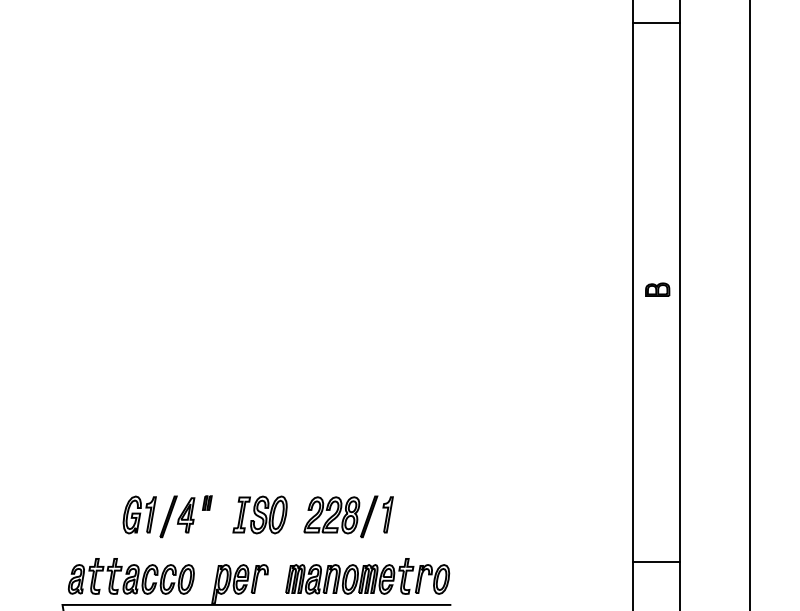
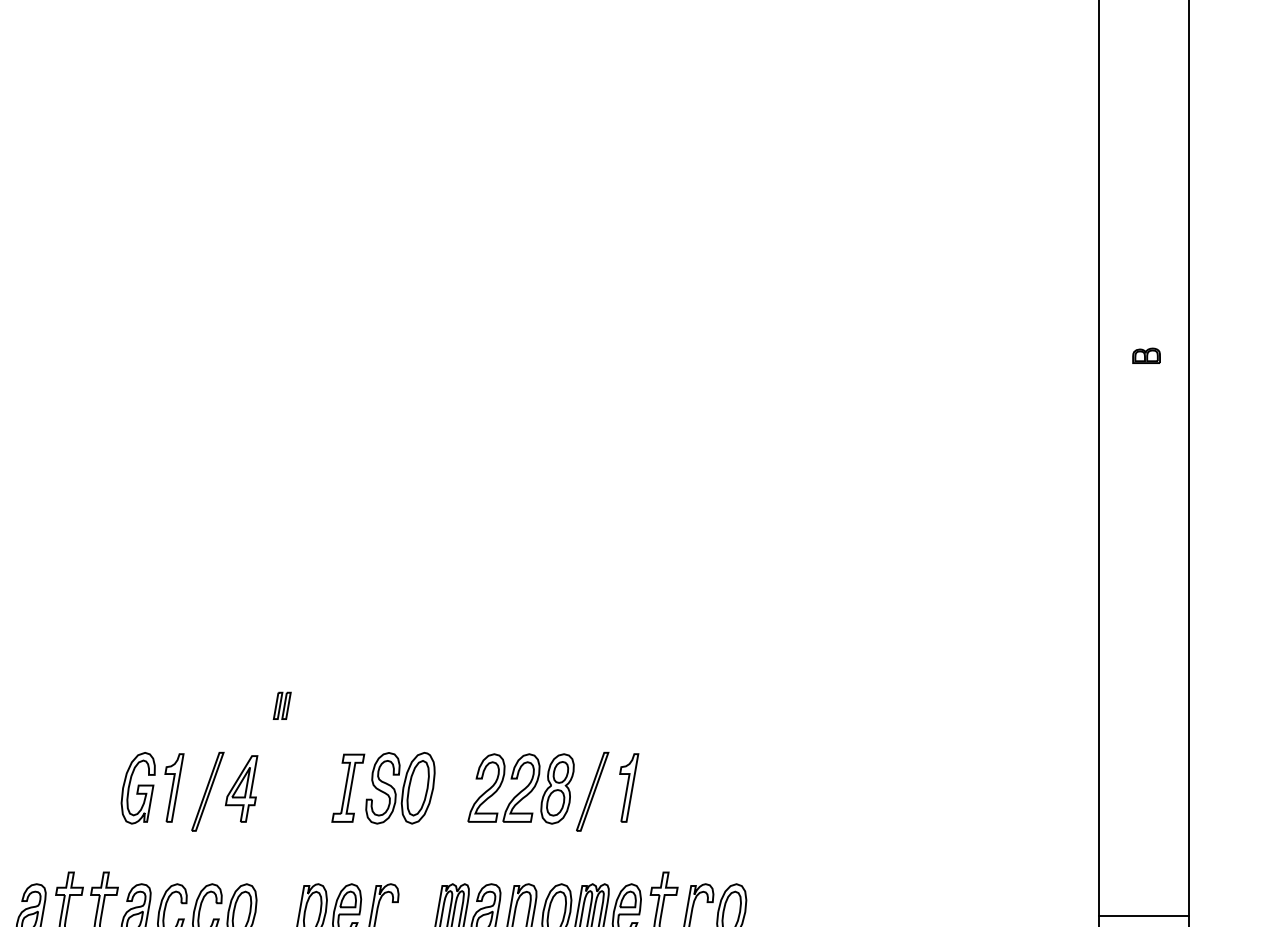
part: (657, 289) -> (1145, 355), size x0.6
part: (207, 502) -> (282, 704), moved
line: (656, 561) -> (1144, 915), moved

